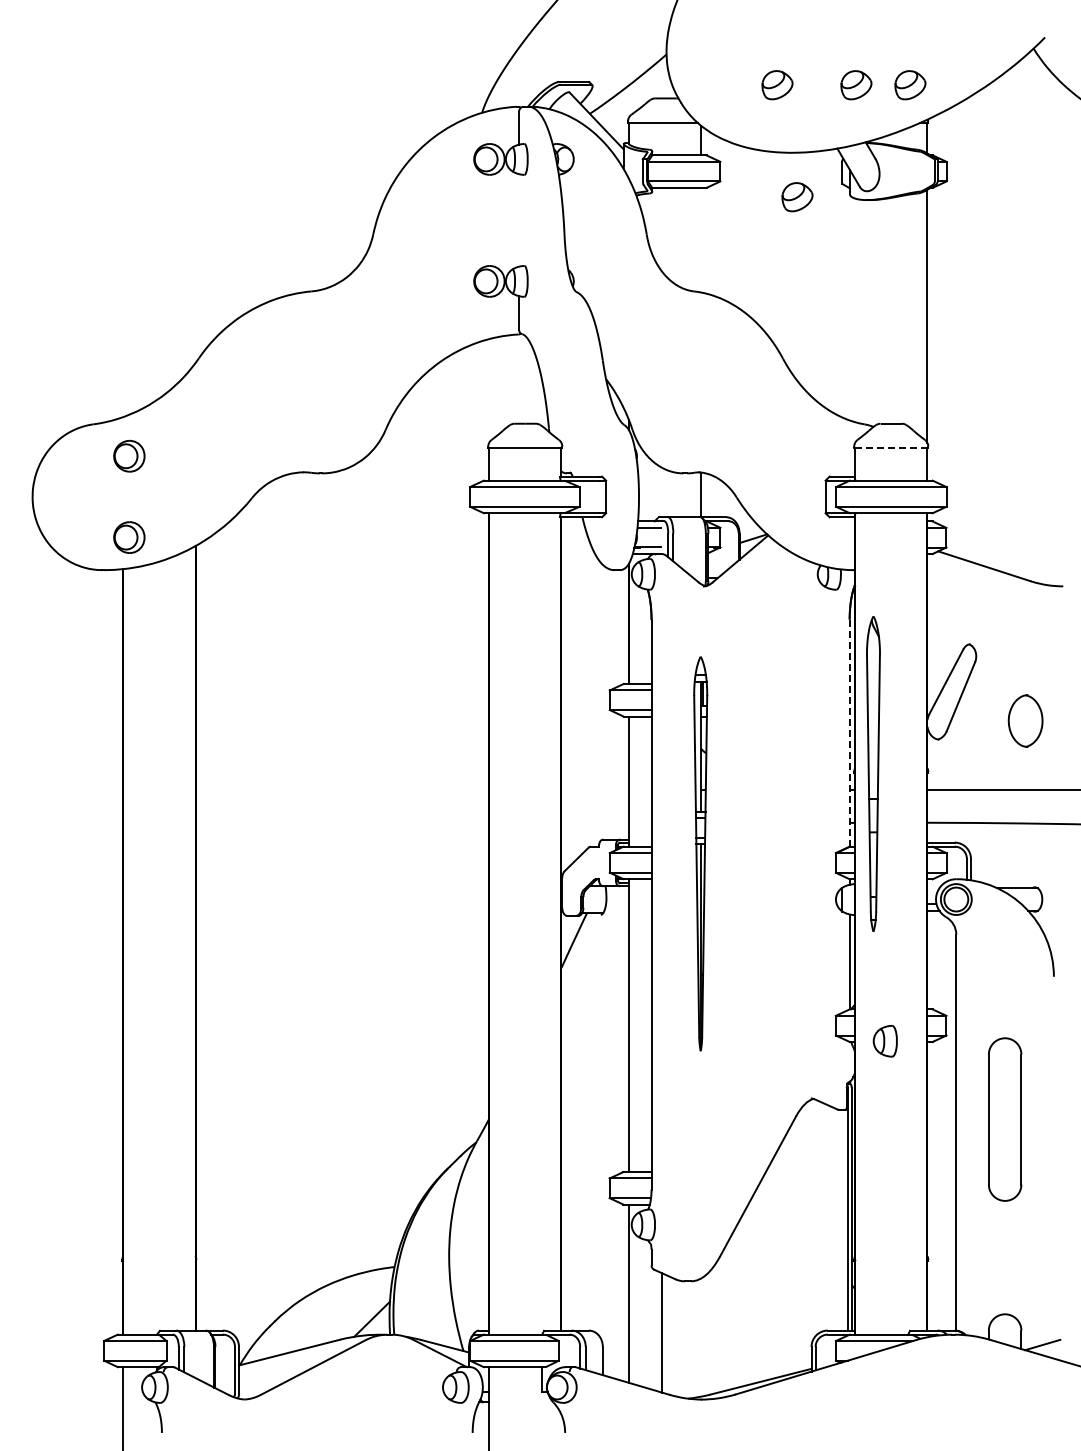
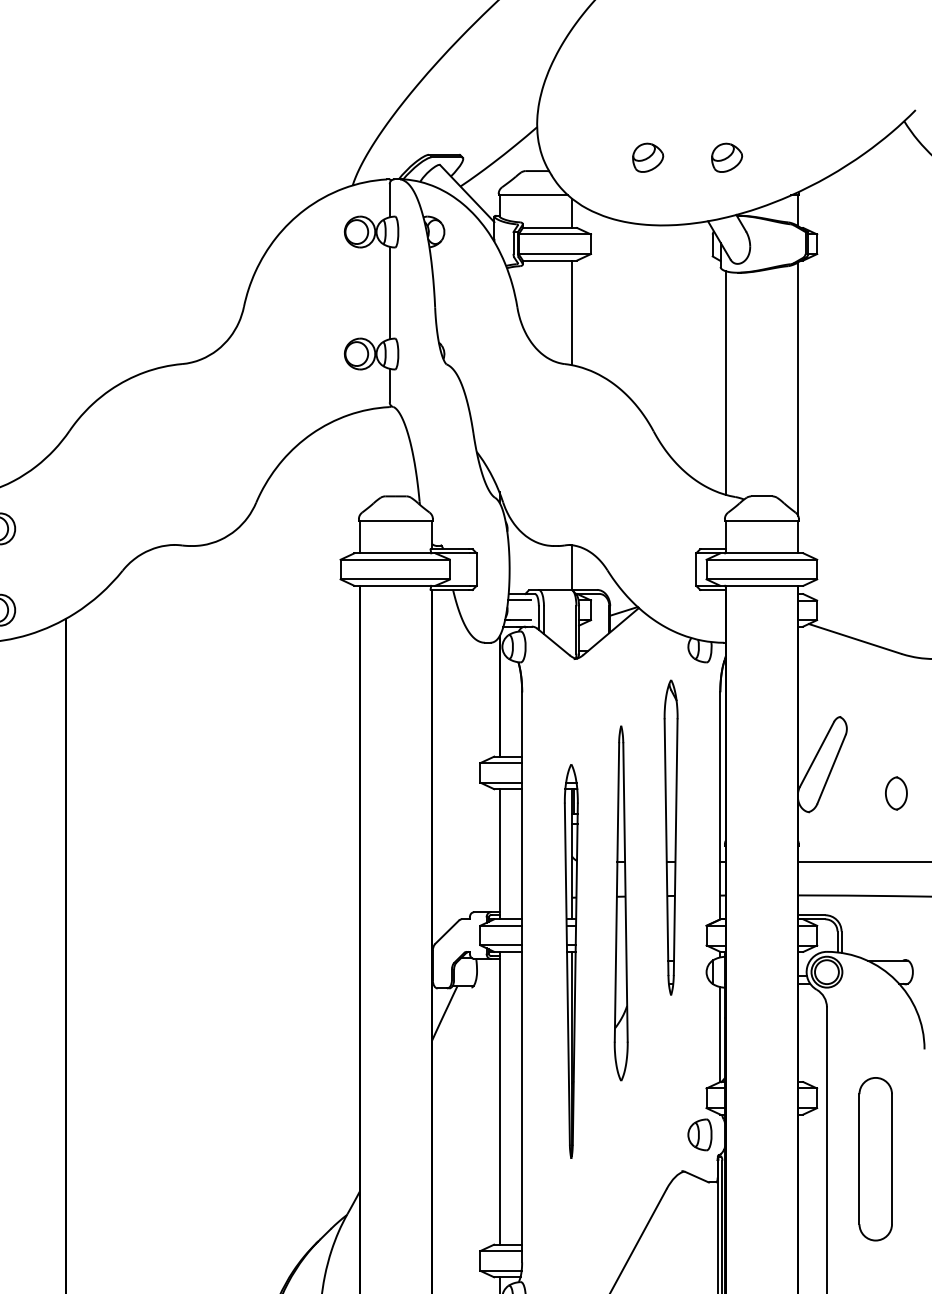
part: (910, 85) -> (781, 158), removed
part: (797, 197) -> (668, 270), removed
line: (519, 220) -> (390, 293), added
line: (701, 239) -> (572, 312), added
line: (855, 310) -> (726, 383), added
line: (890, 448) -> (761, 521), dashed -> solid
part: (1025, 720) -> (896, 793), size x0.62
line: (849, 733) -> (720, 806), dashed -> solid
part: (873, 773) -> (671, 837), moved
part: (750, 830) -> (621, 903), added
part: (700, 853) -> (571, 961), moved
part: (884, 1041) -> (699, 1135), moved
part: (1005, 1119) -> (876, 1159), moved

